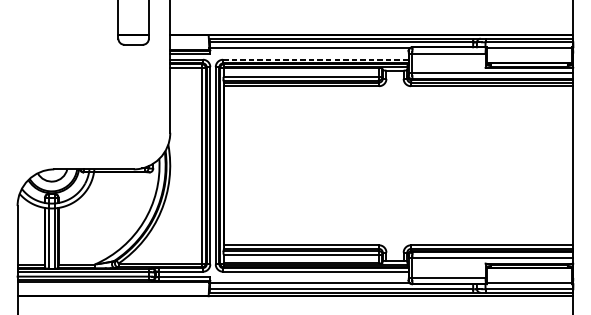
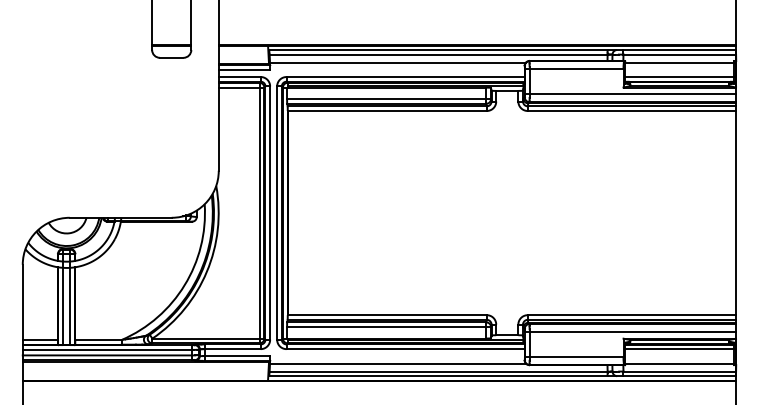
line: (529, 59) -> (679, 76), added
line: (316, 60) -> (406, 77), dashed -> solid
line: (529, 272) -> (679, 349), added

